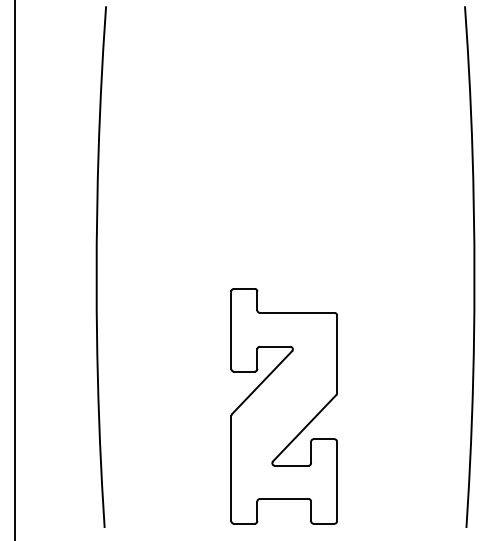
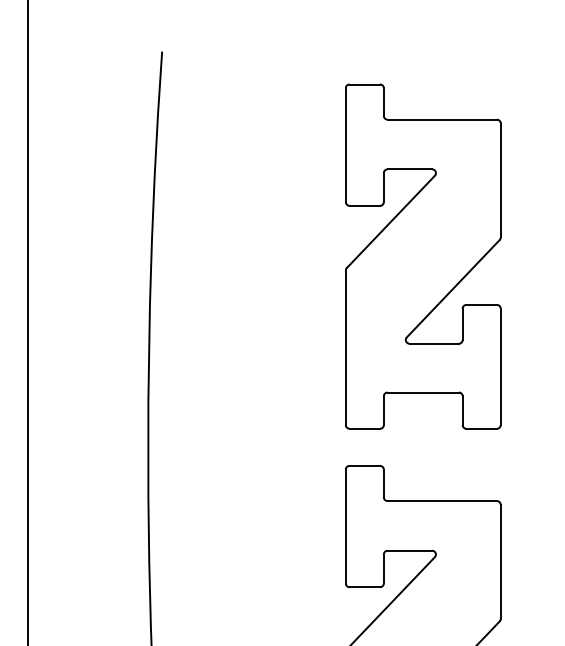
part: (283, 145) -> (422, 255), added

